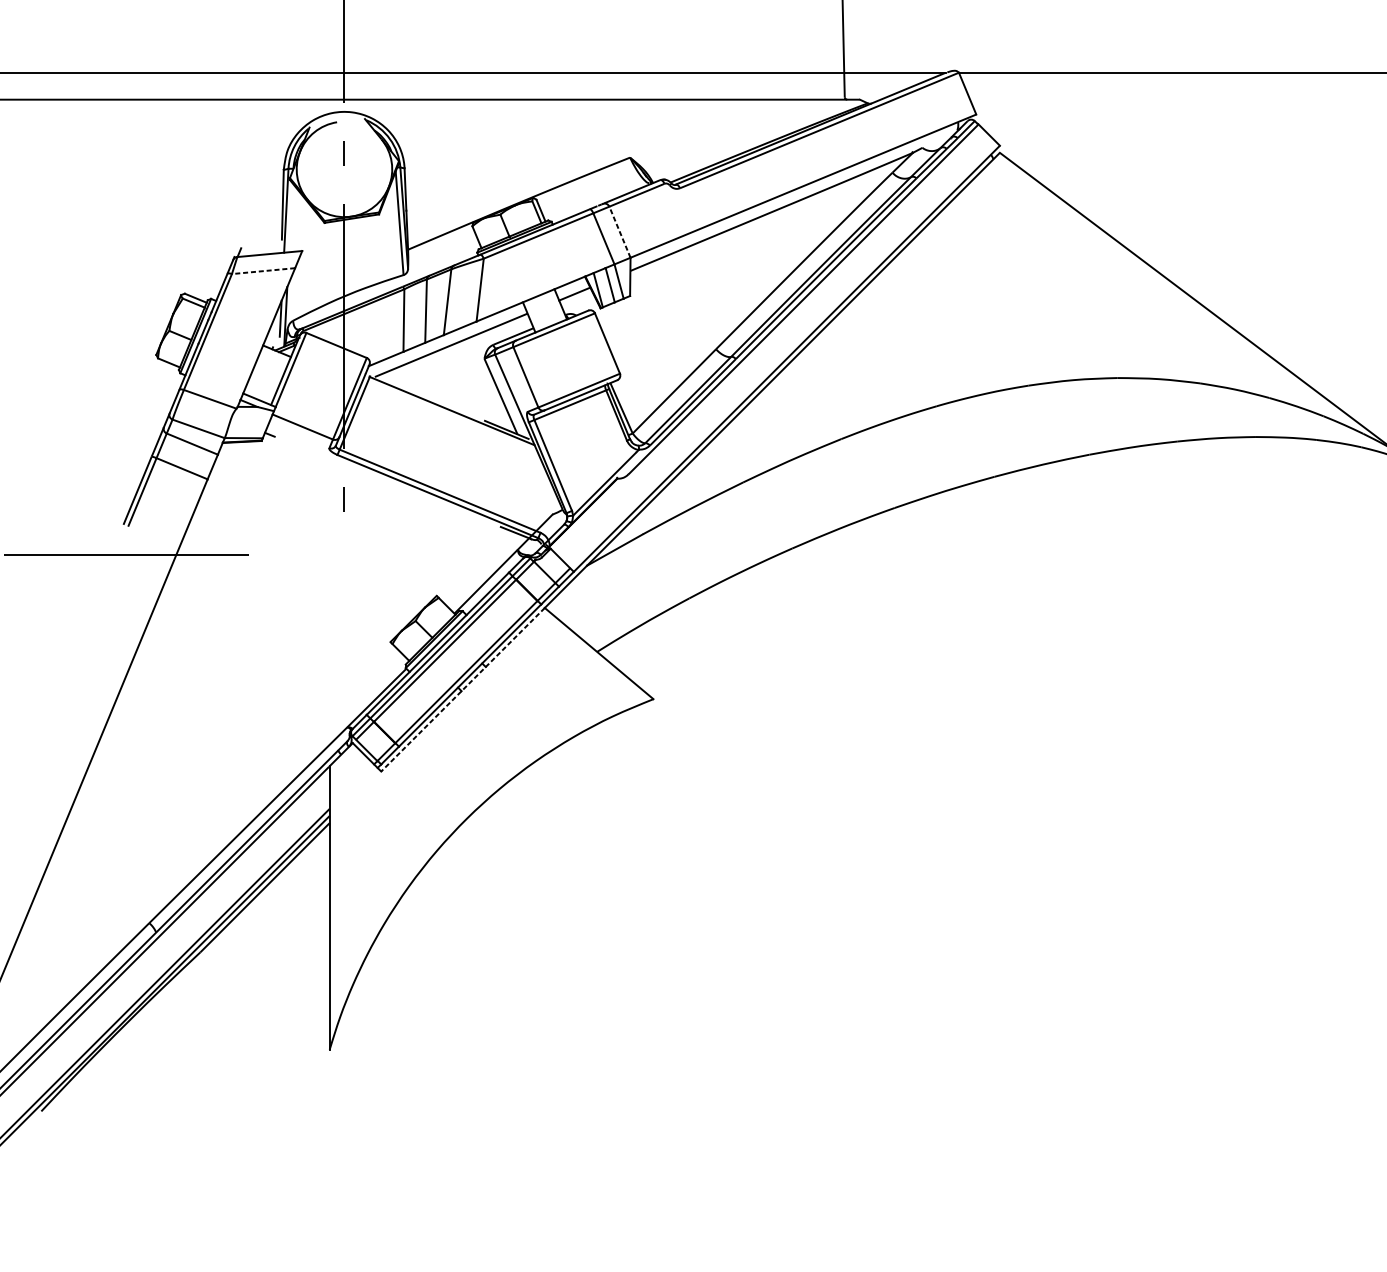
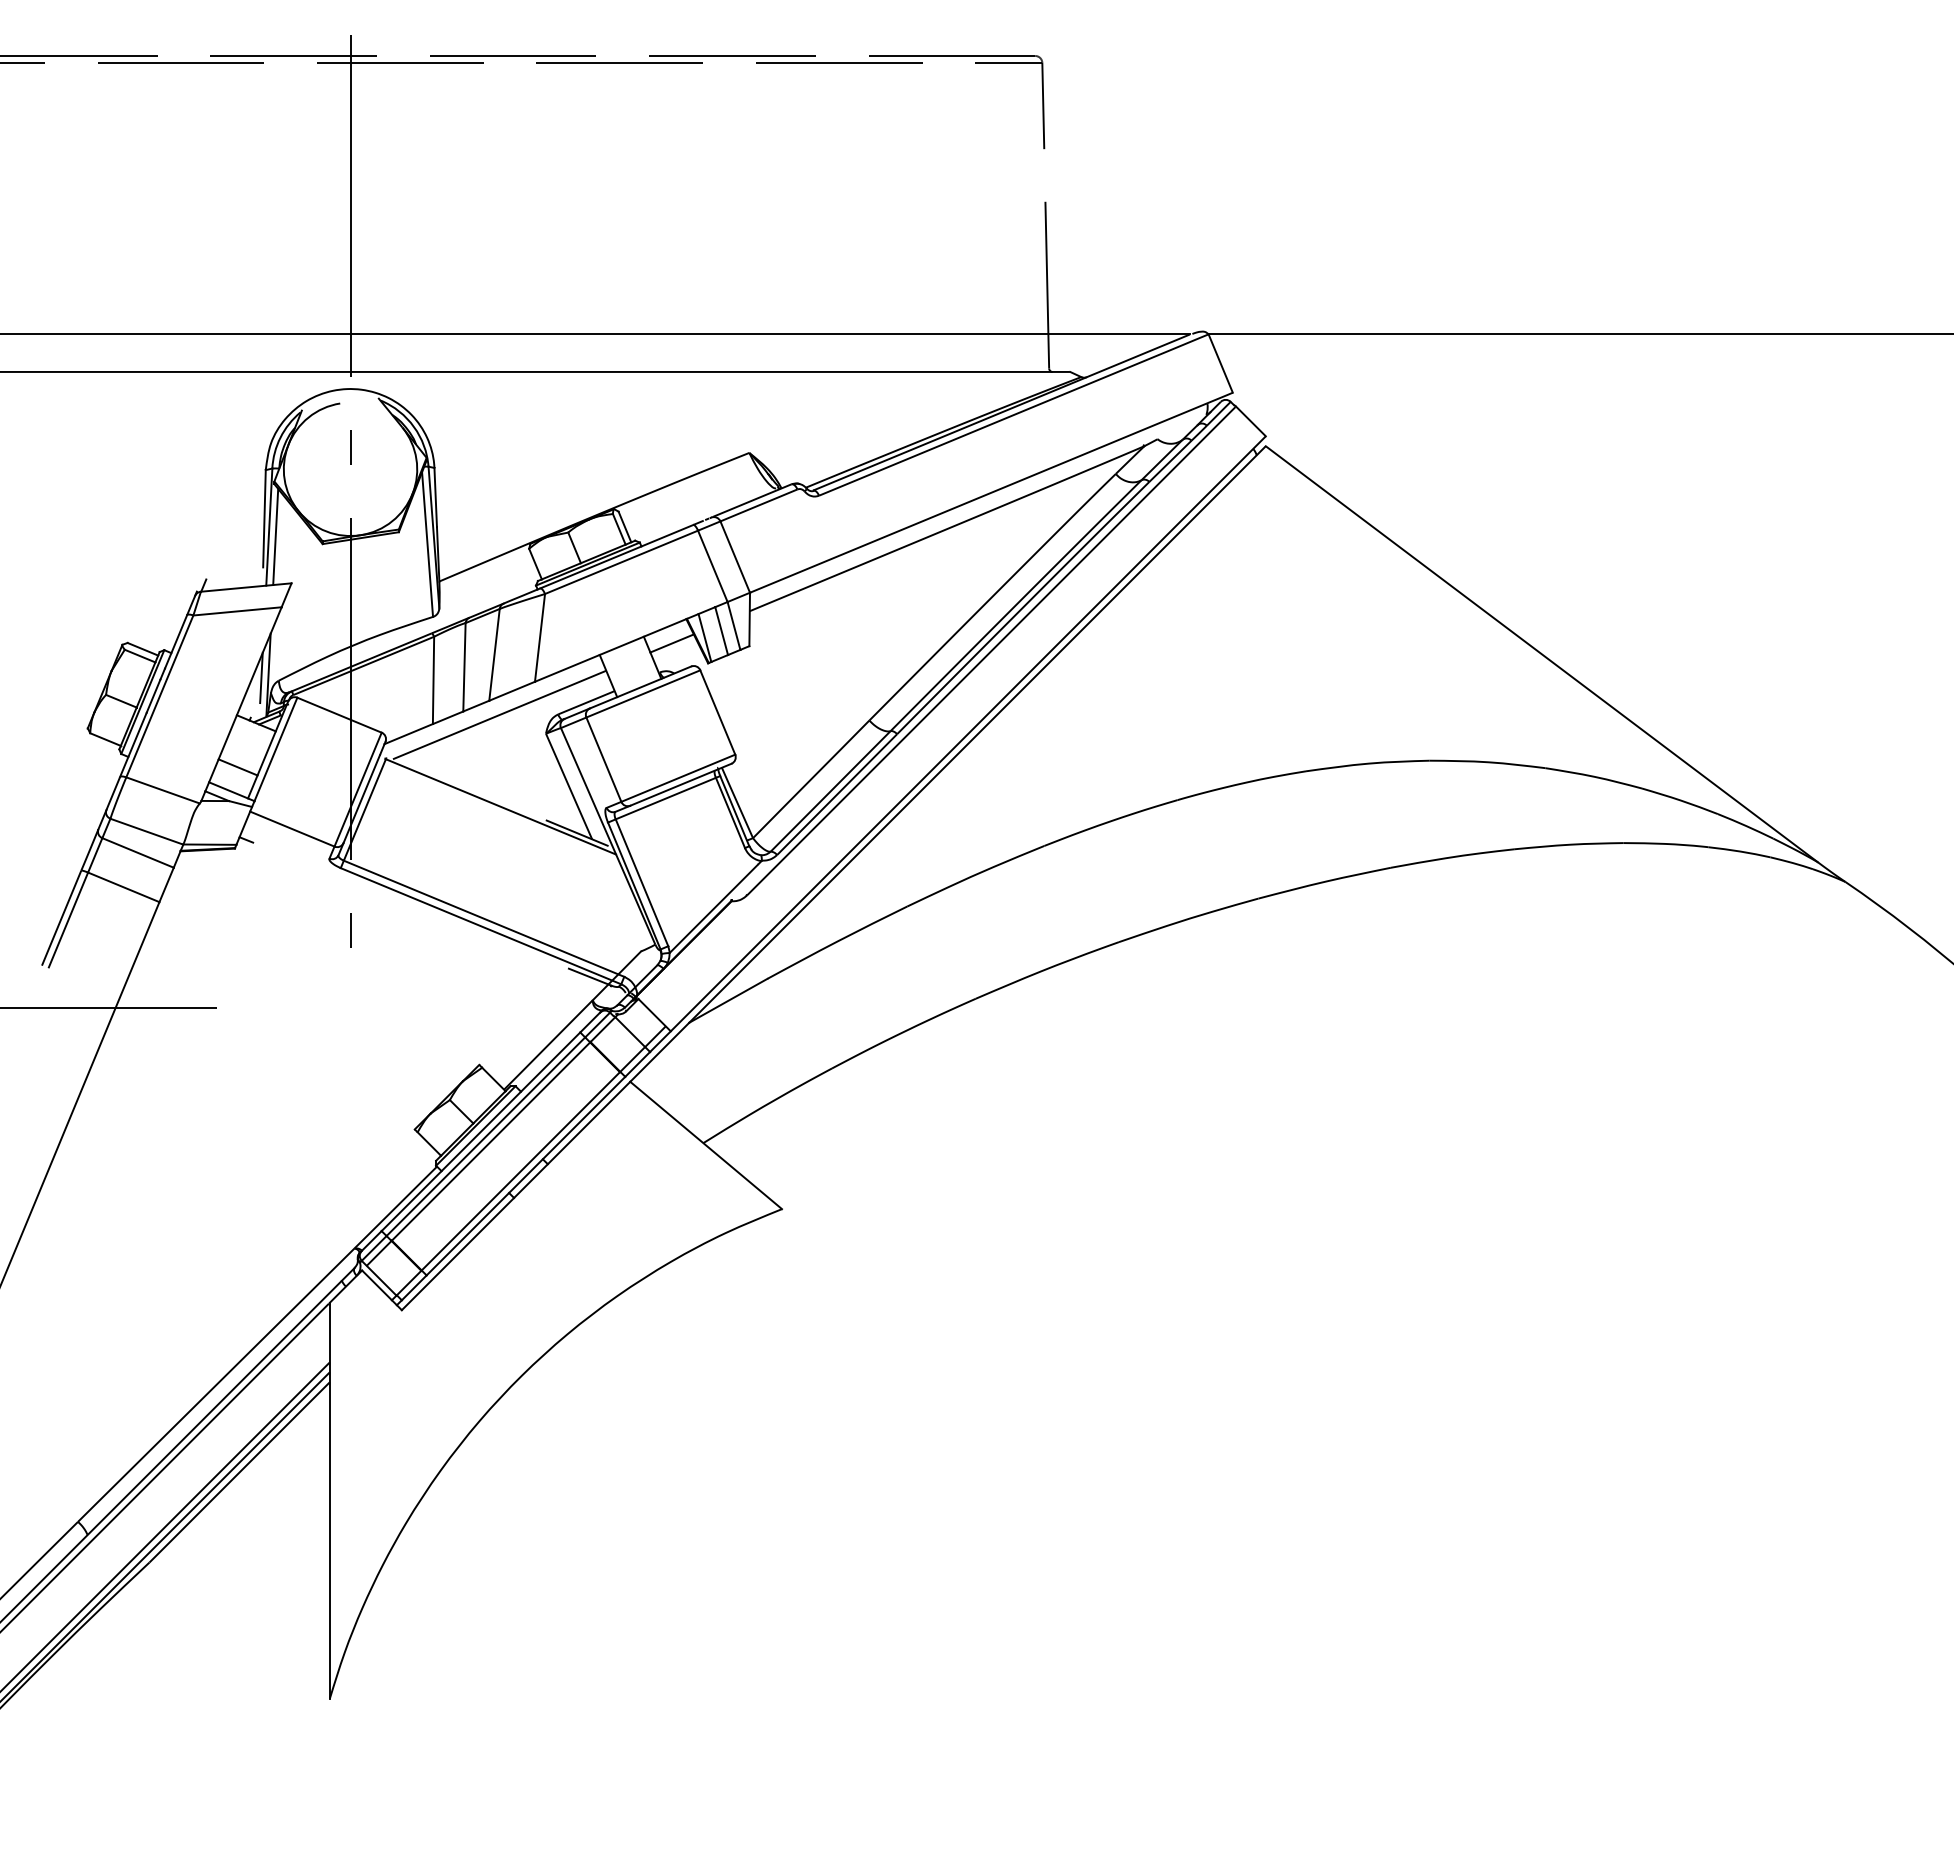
line: (290, 217) -> (275, 536), added
line: (620, 232) -> (735, 557), dashed -> solid
line: (263, 271) -> (237, 611), dashed -> solid
line: (263, 382) -> (237, 767), added
line: (462, 690) -> (515, 1196), dashed -> solid

